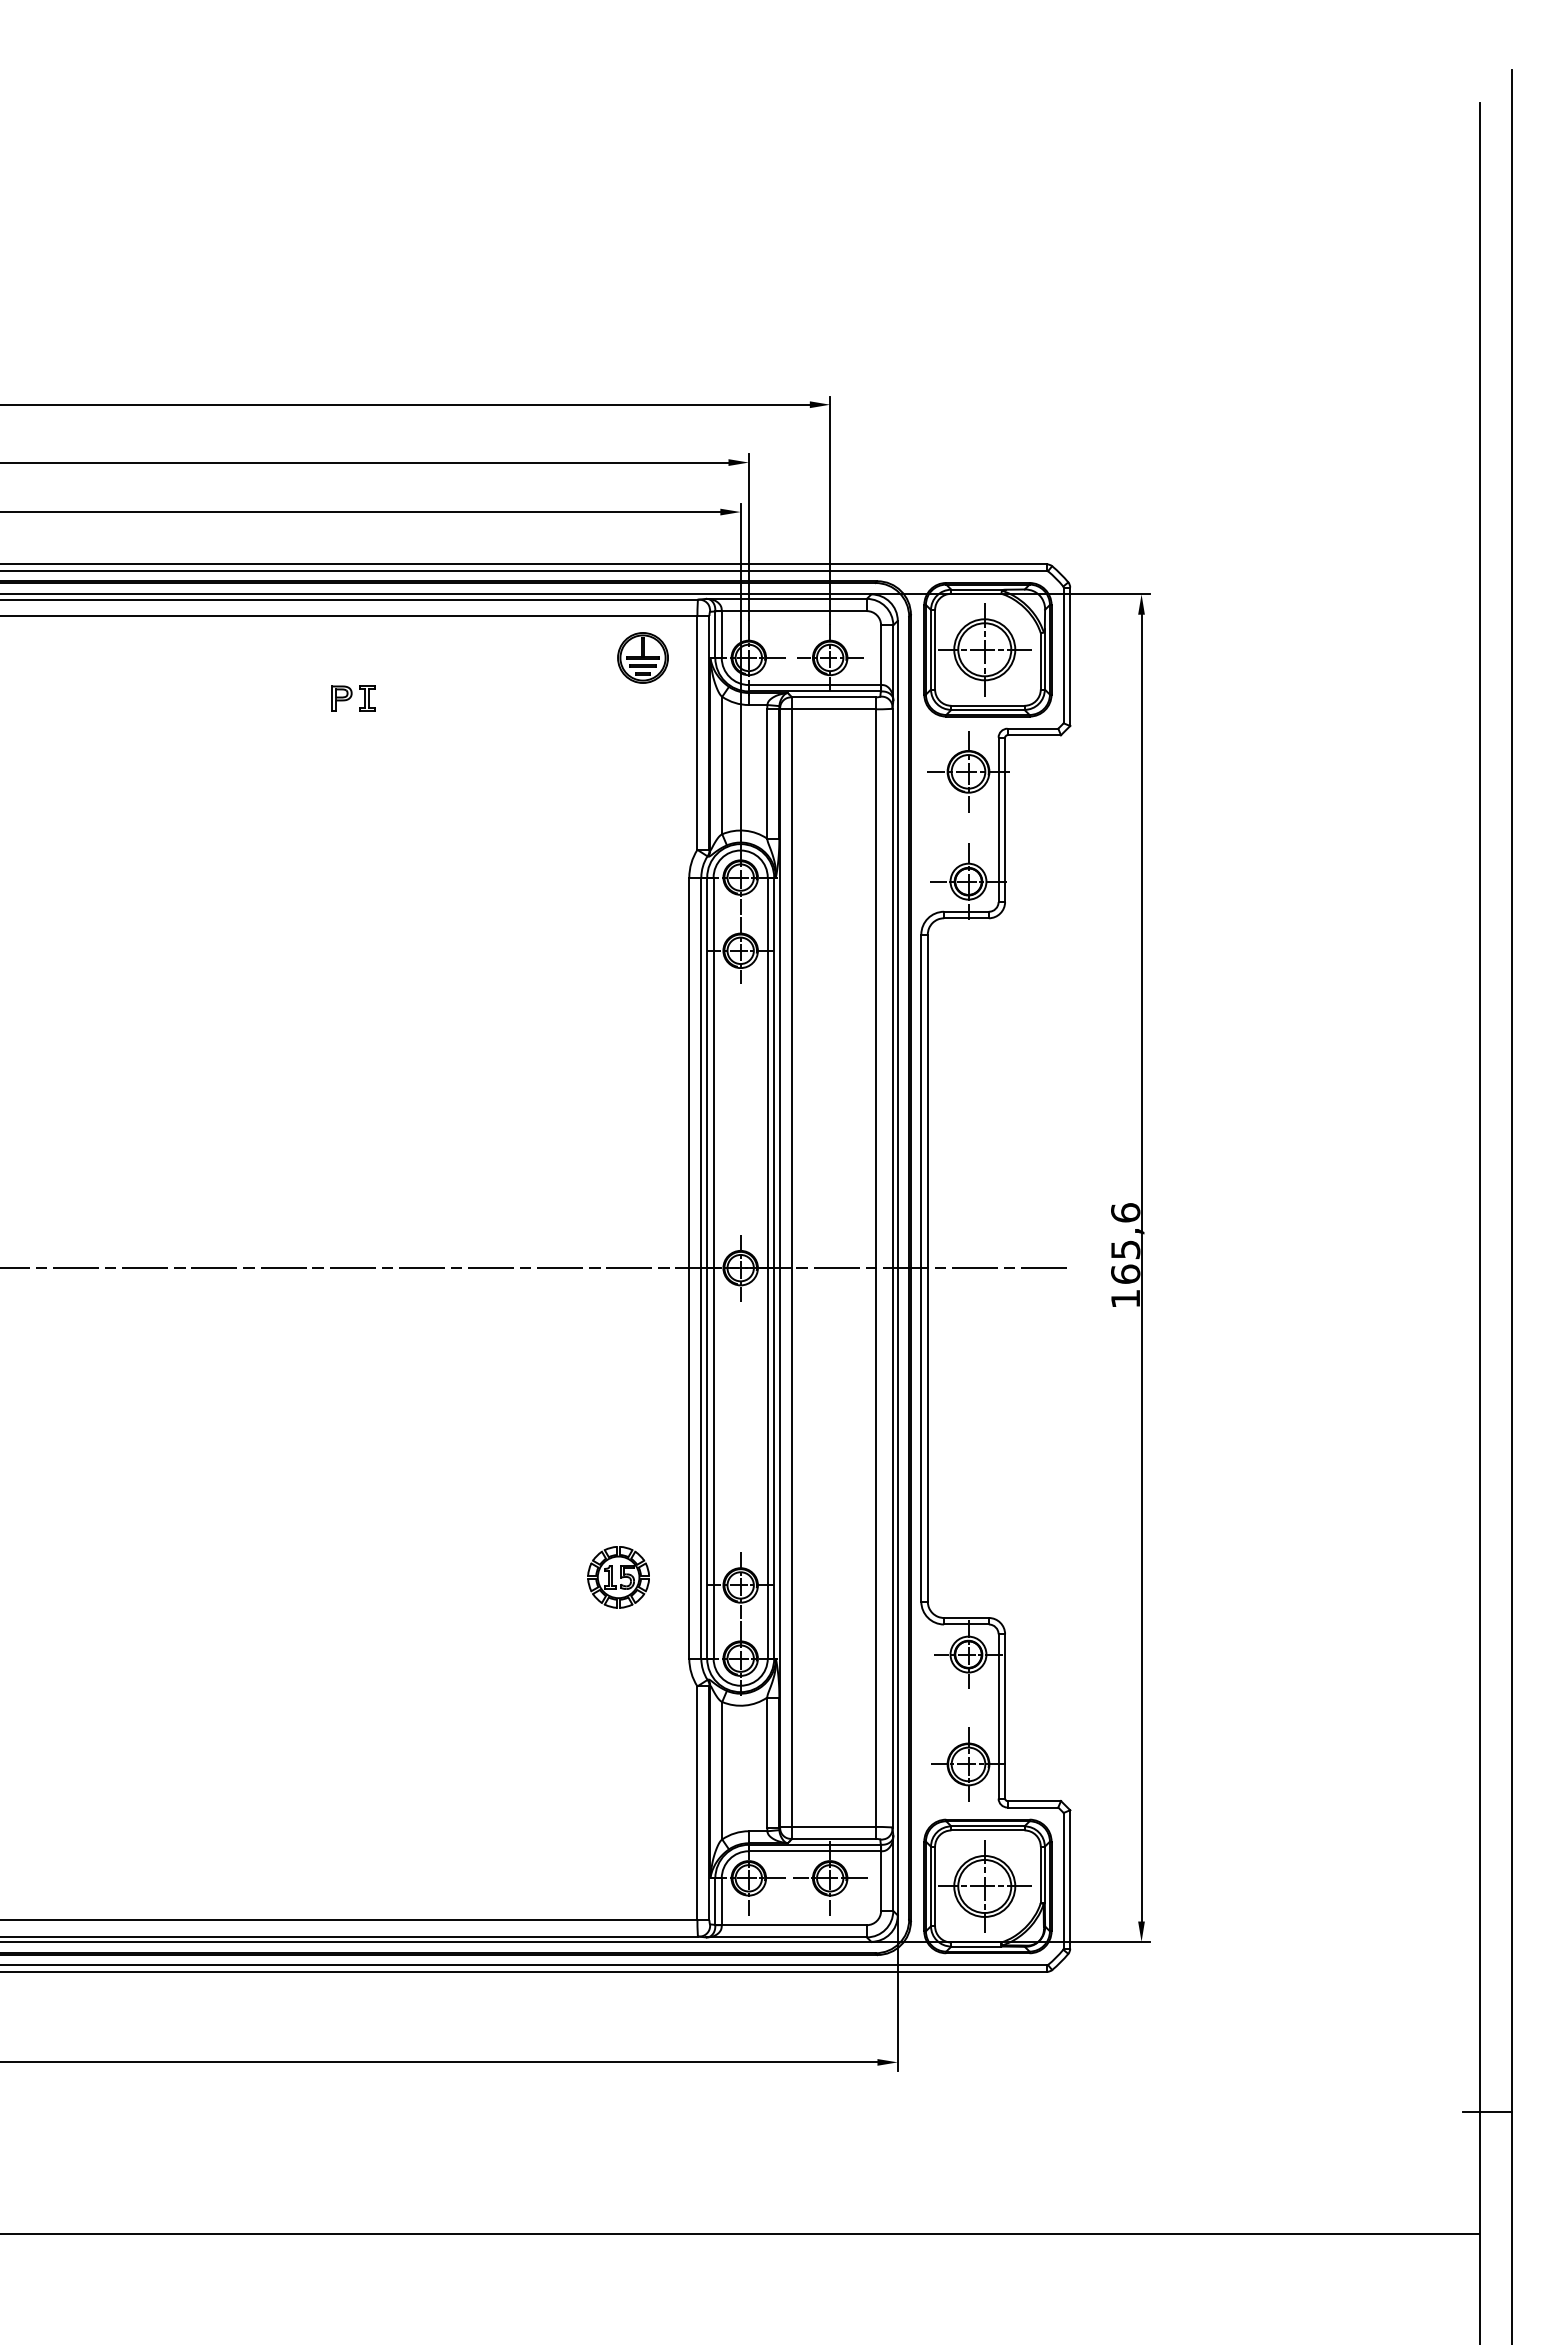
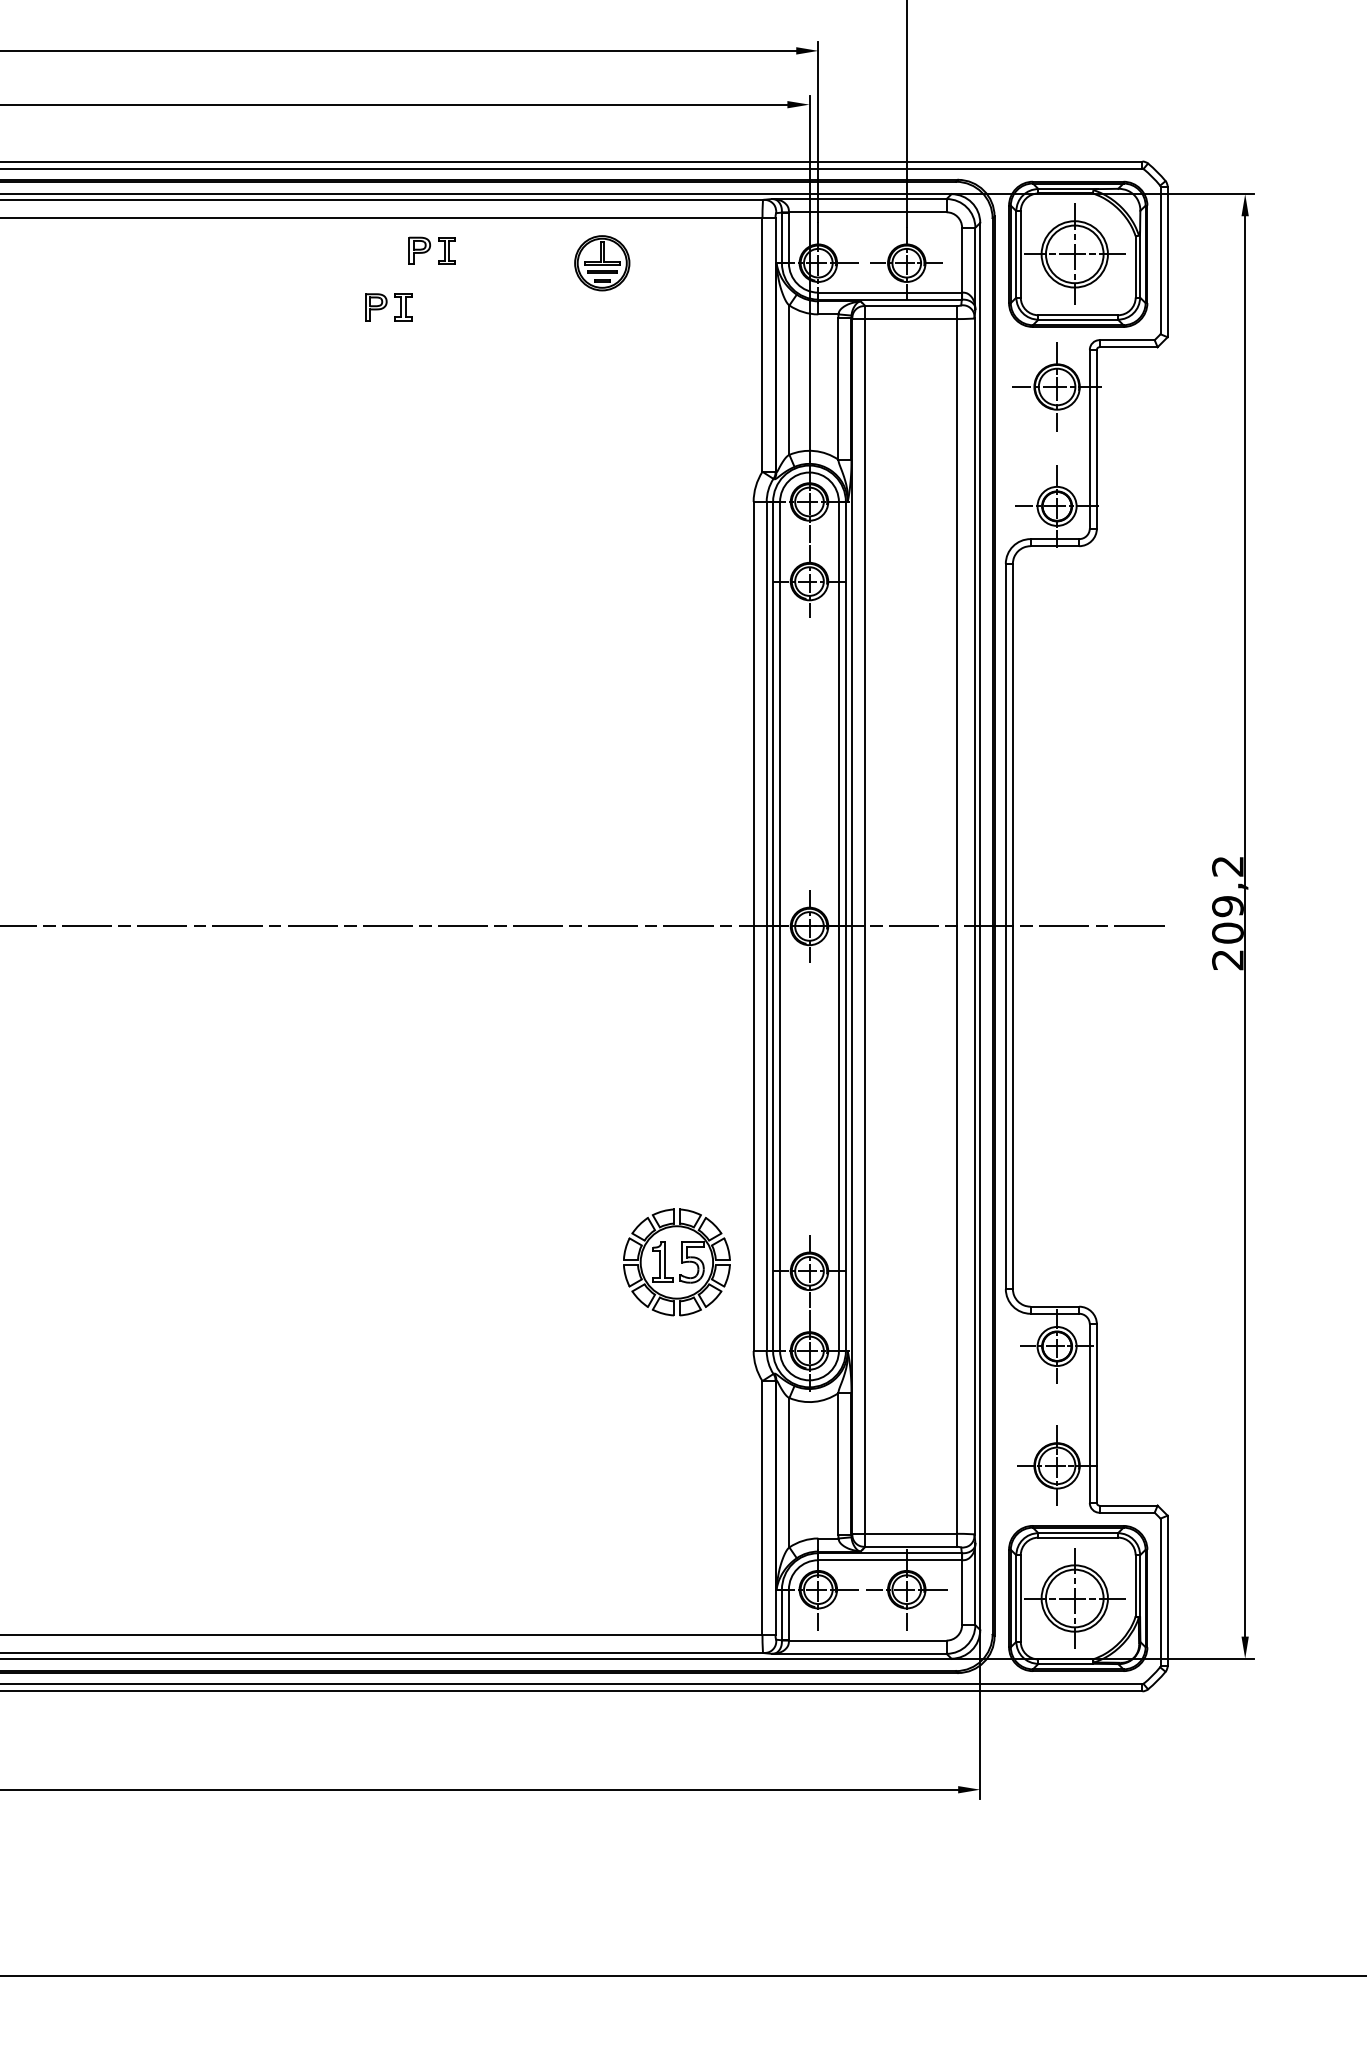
part: (393, 646) -> (432, 250), added
part: (642, 657) -> (601, 262), moved
text: (1125, 1255) -> (1227, 912), 165,6 -> 209,2
part: (618, 1577) -> (676, 1262), size x1.6

